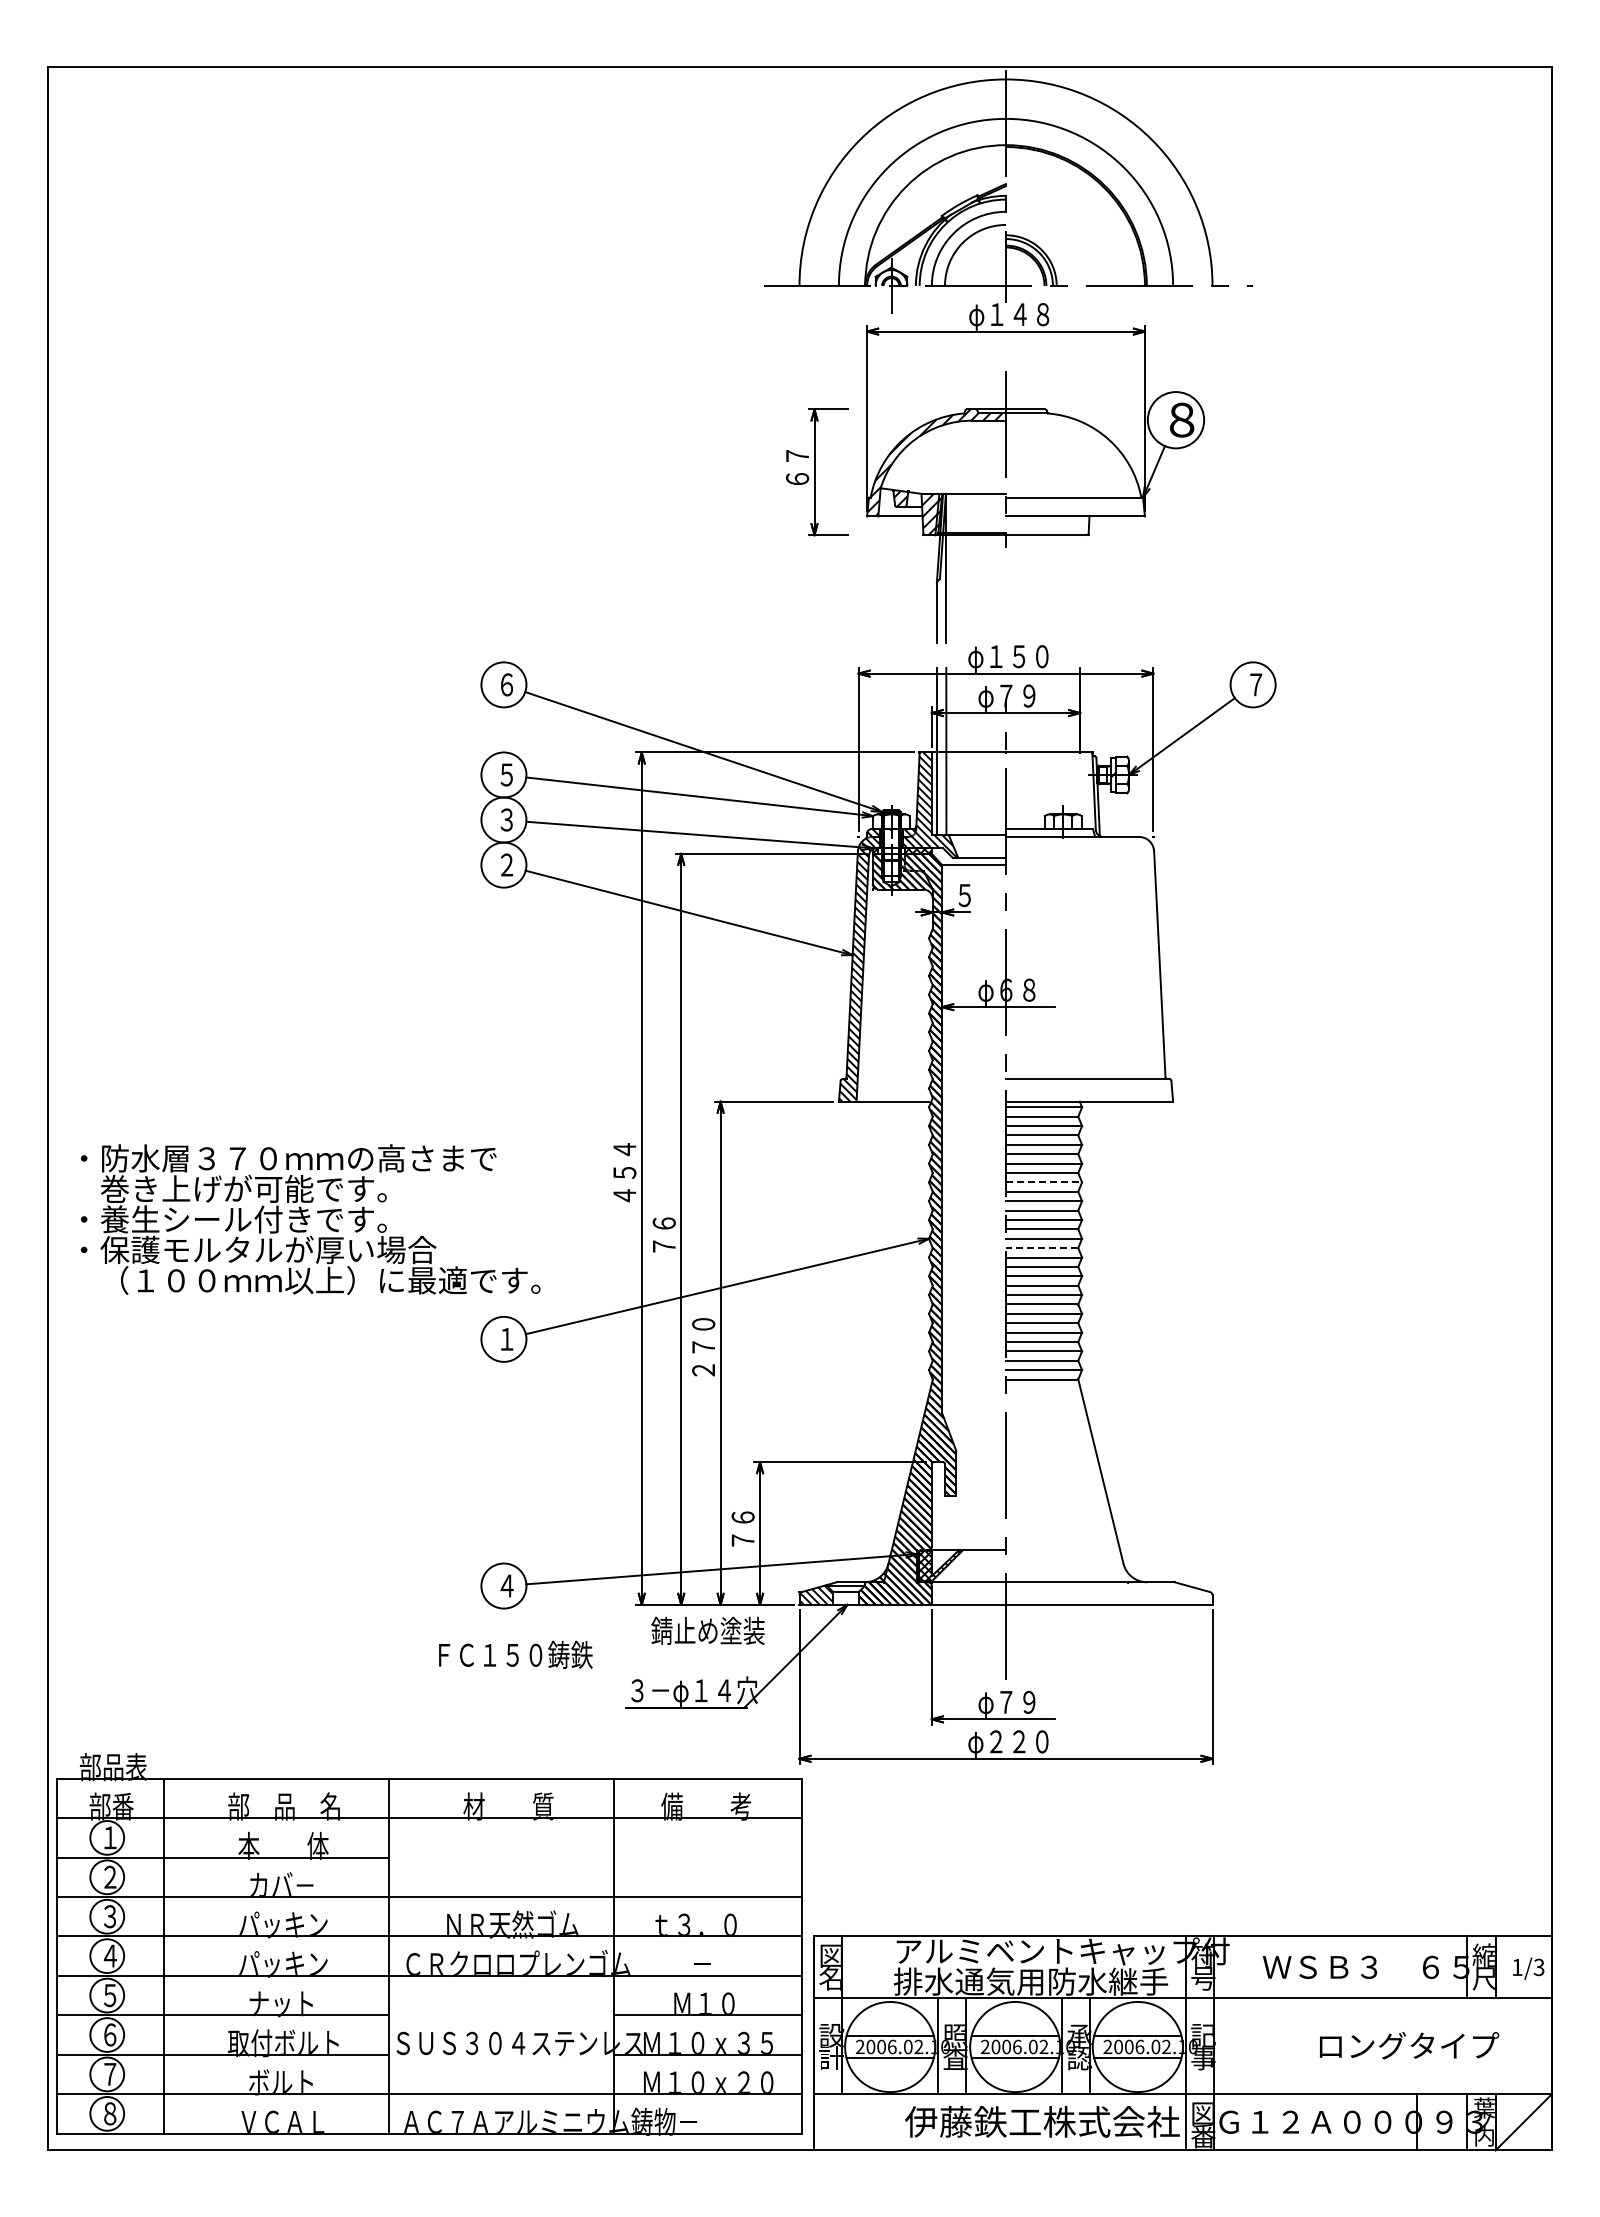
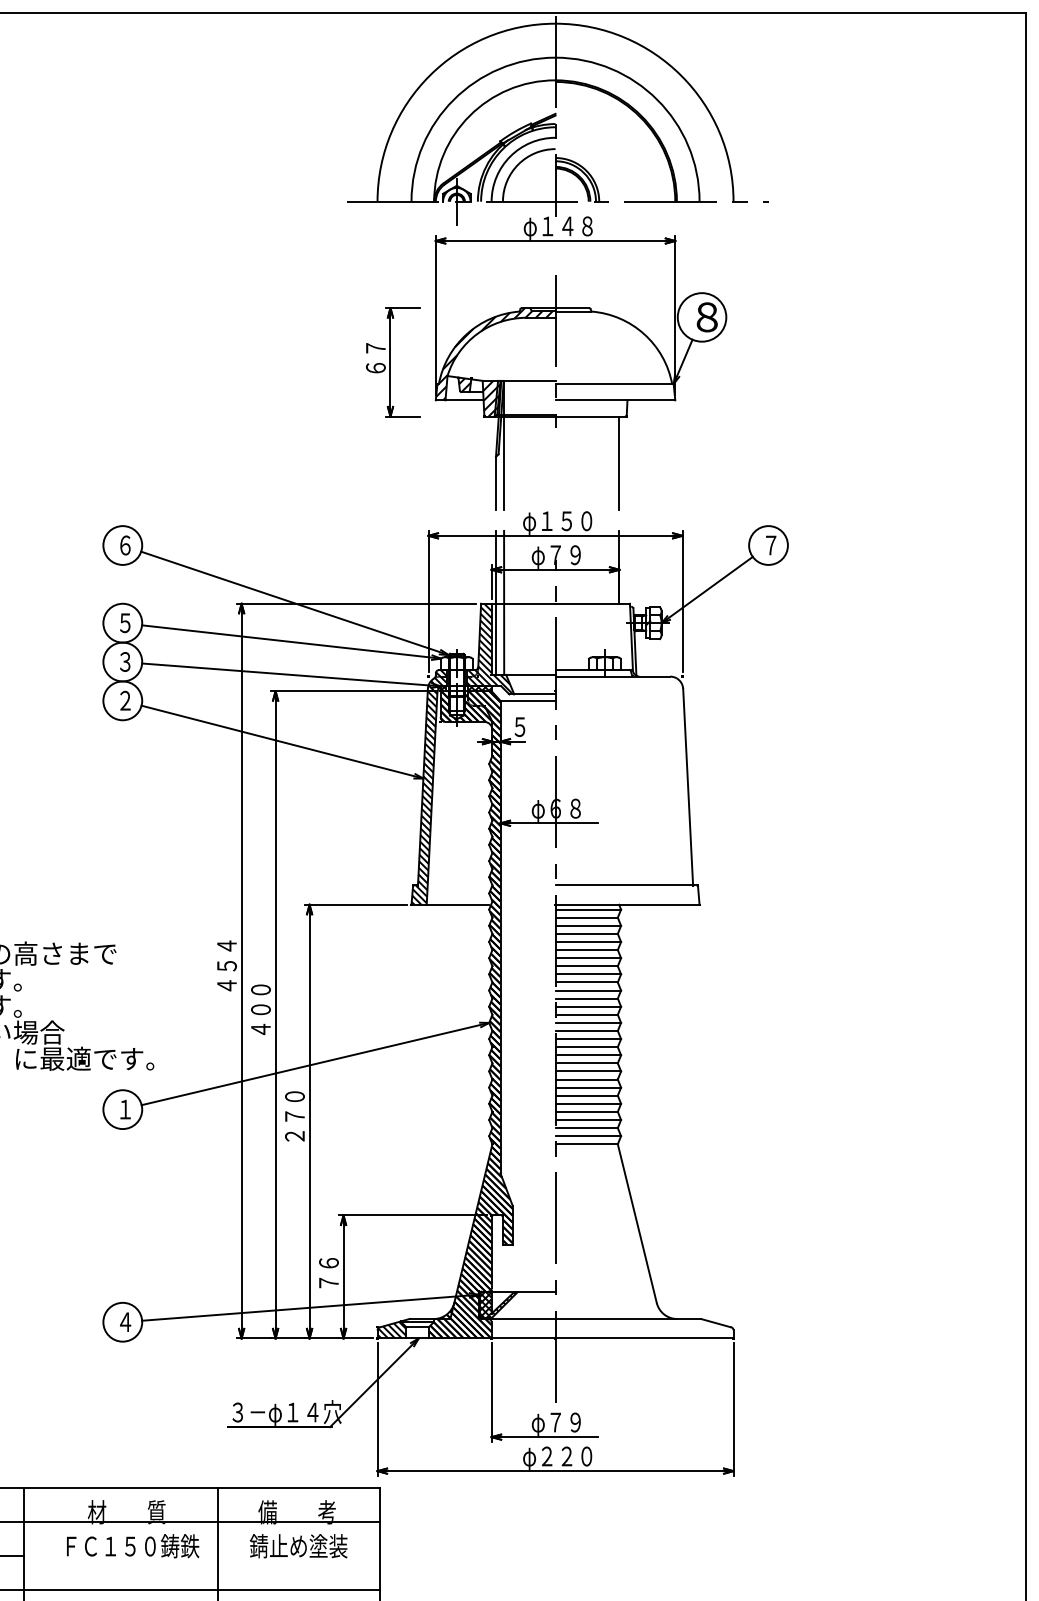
line: (1080, 589) -> (619, 463), added
line: (1044, 1182) -> (588, 974), dashed -> solid
text: (663, 1223) -> (260, 1009), ７６ -> ４００
line: (1041, 1248) -> (586, 1031), dashed -> solid
text: (707, 1630) -> (298, 1545), moved
text: (515, 1654) -> (132, 1545), moved

